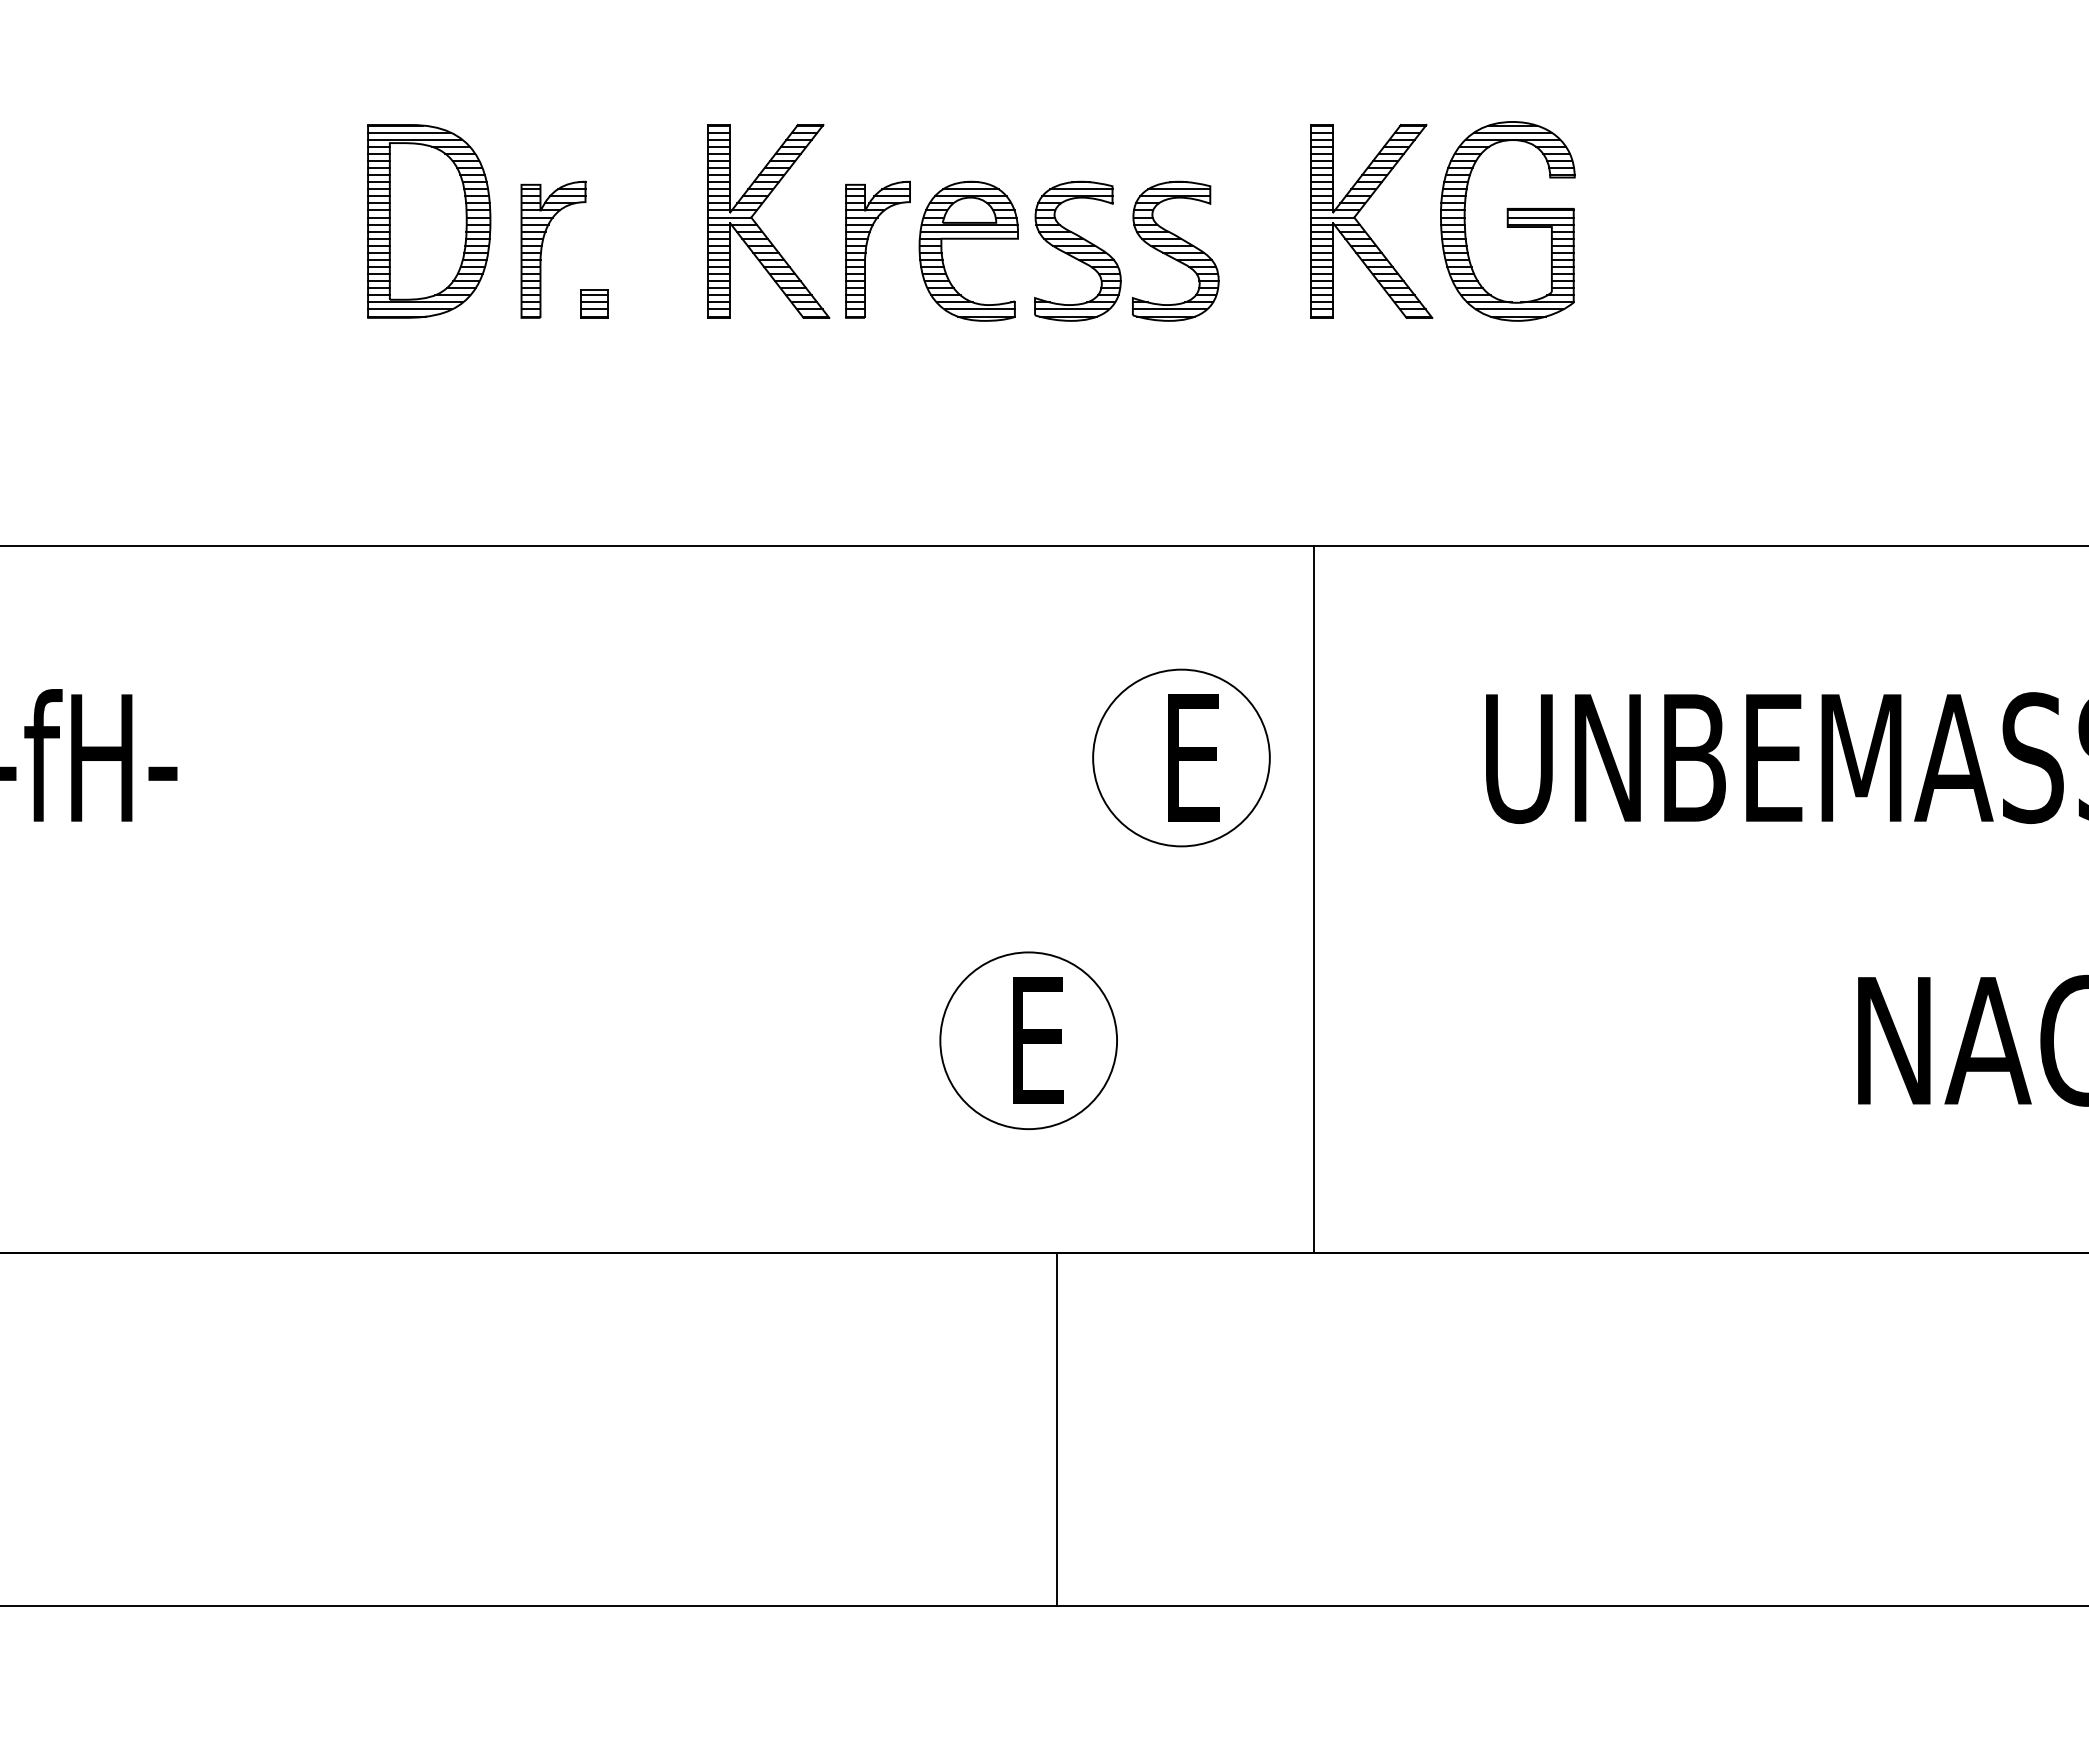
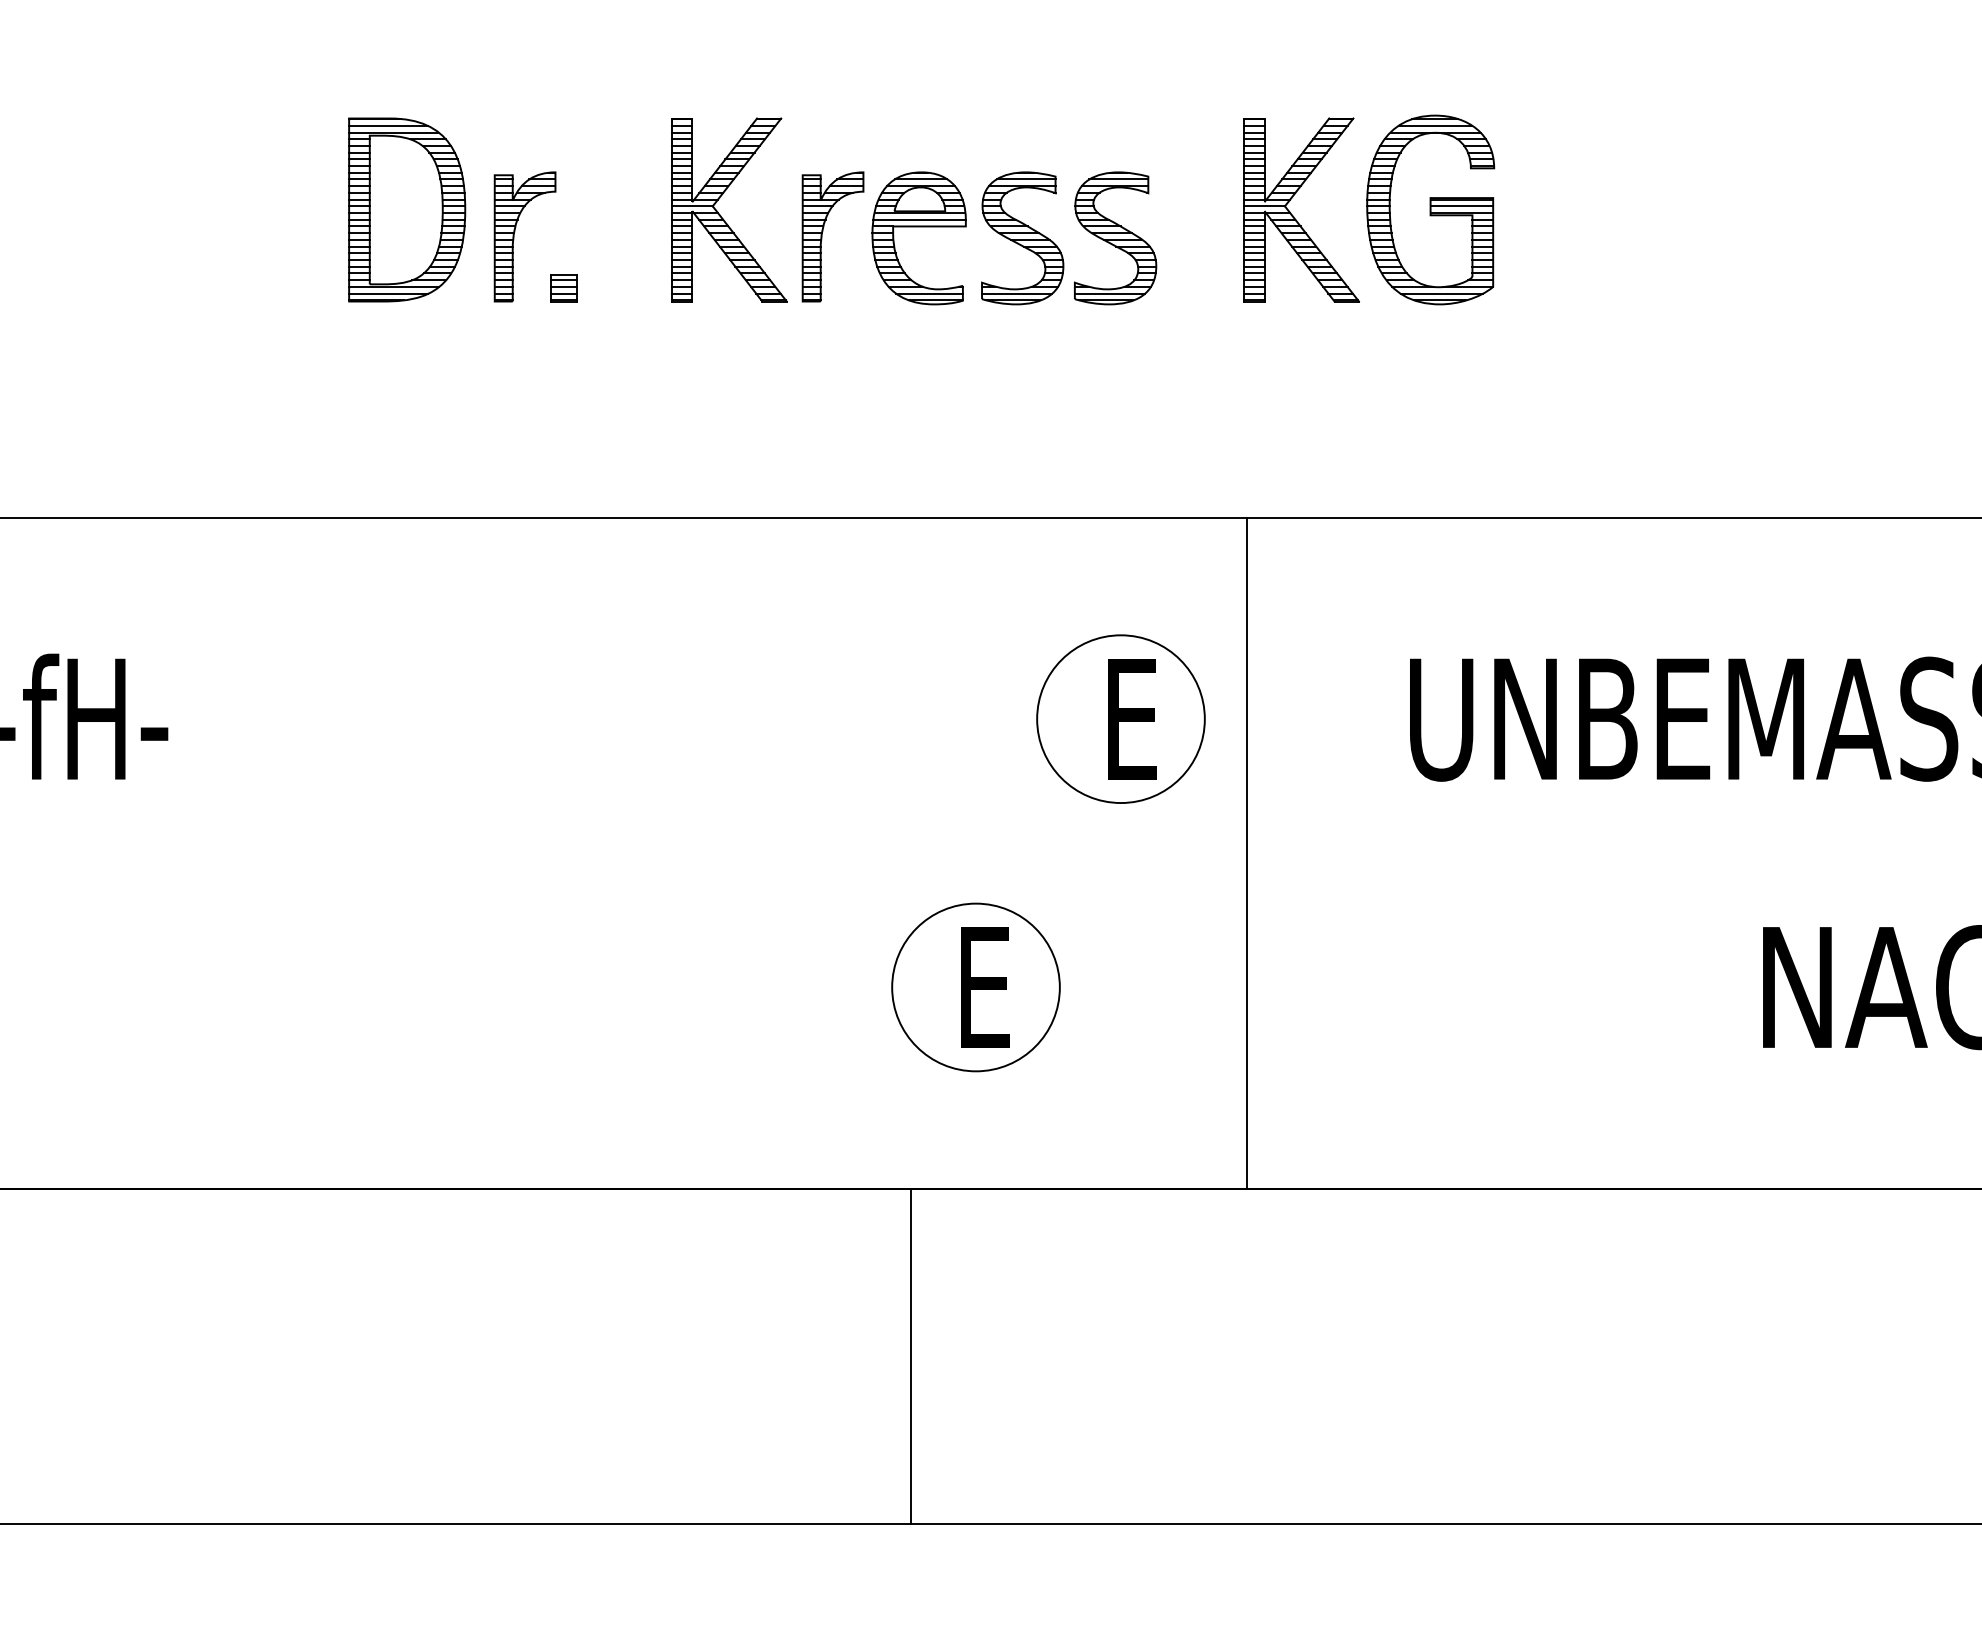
line: (1056, 1429) -> (911, 1356), moved

